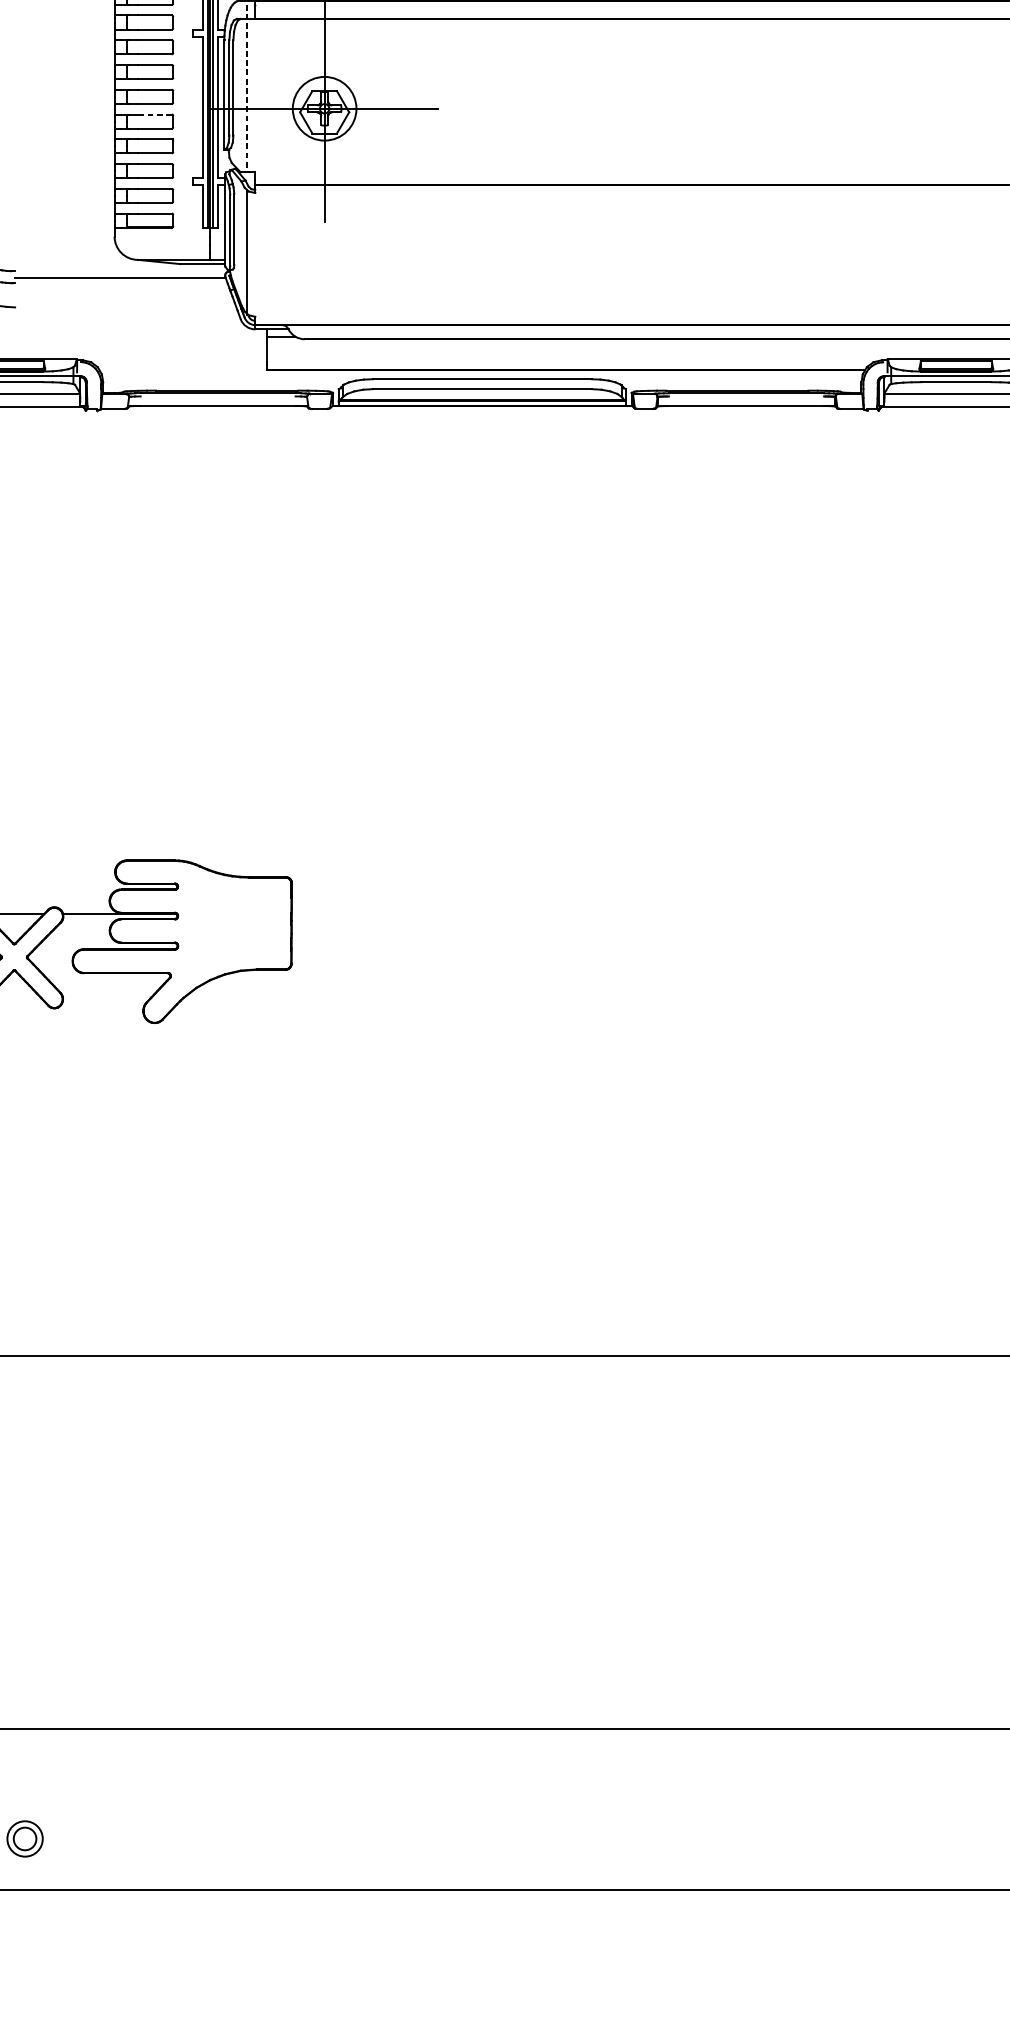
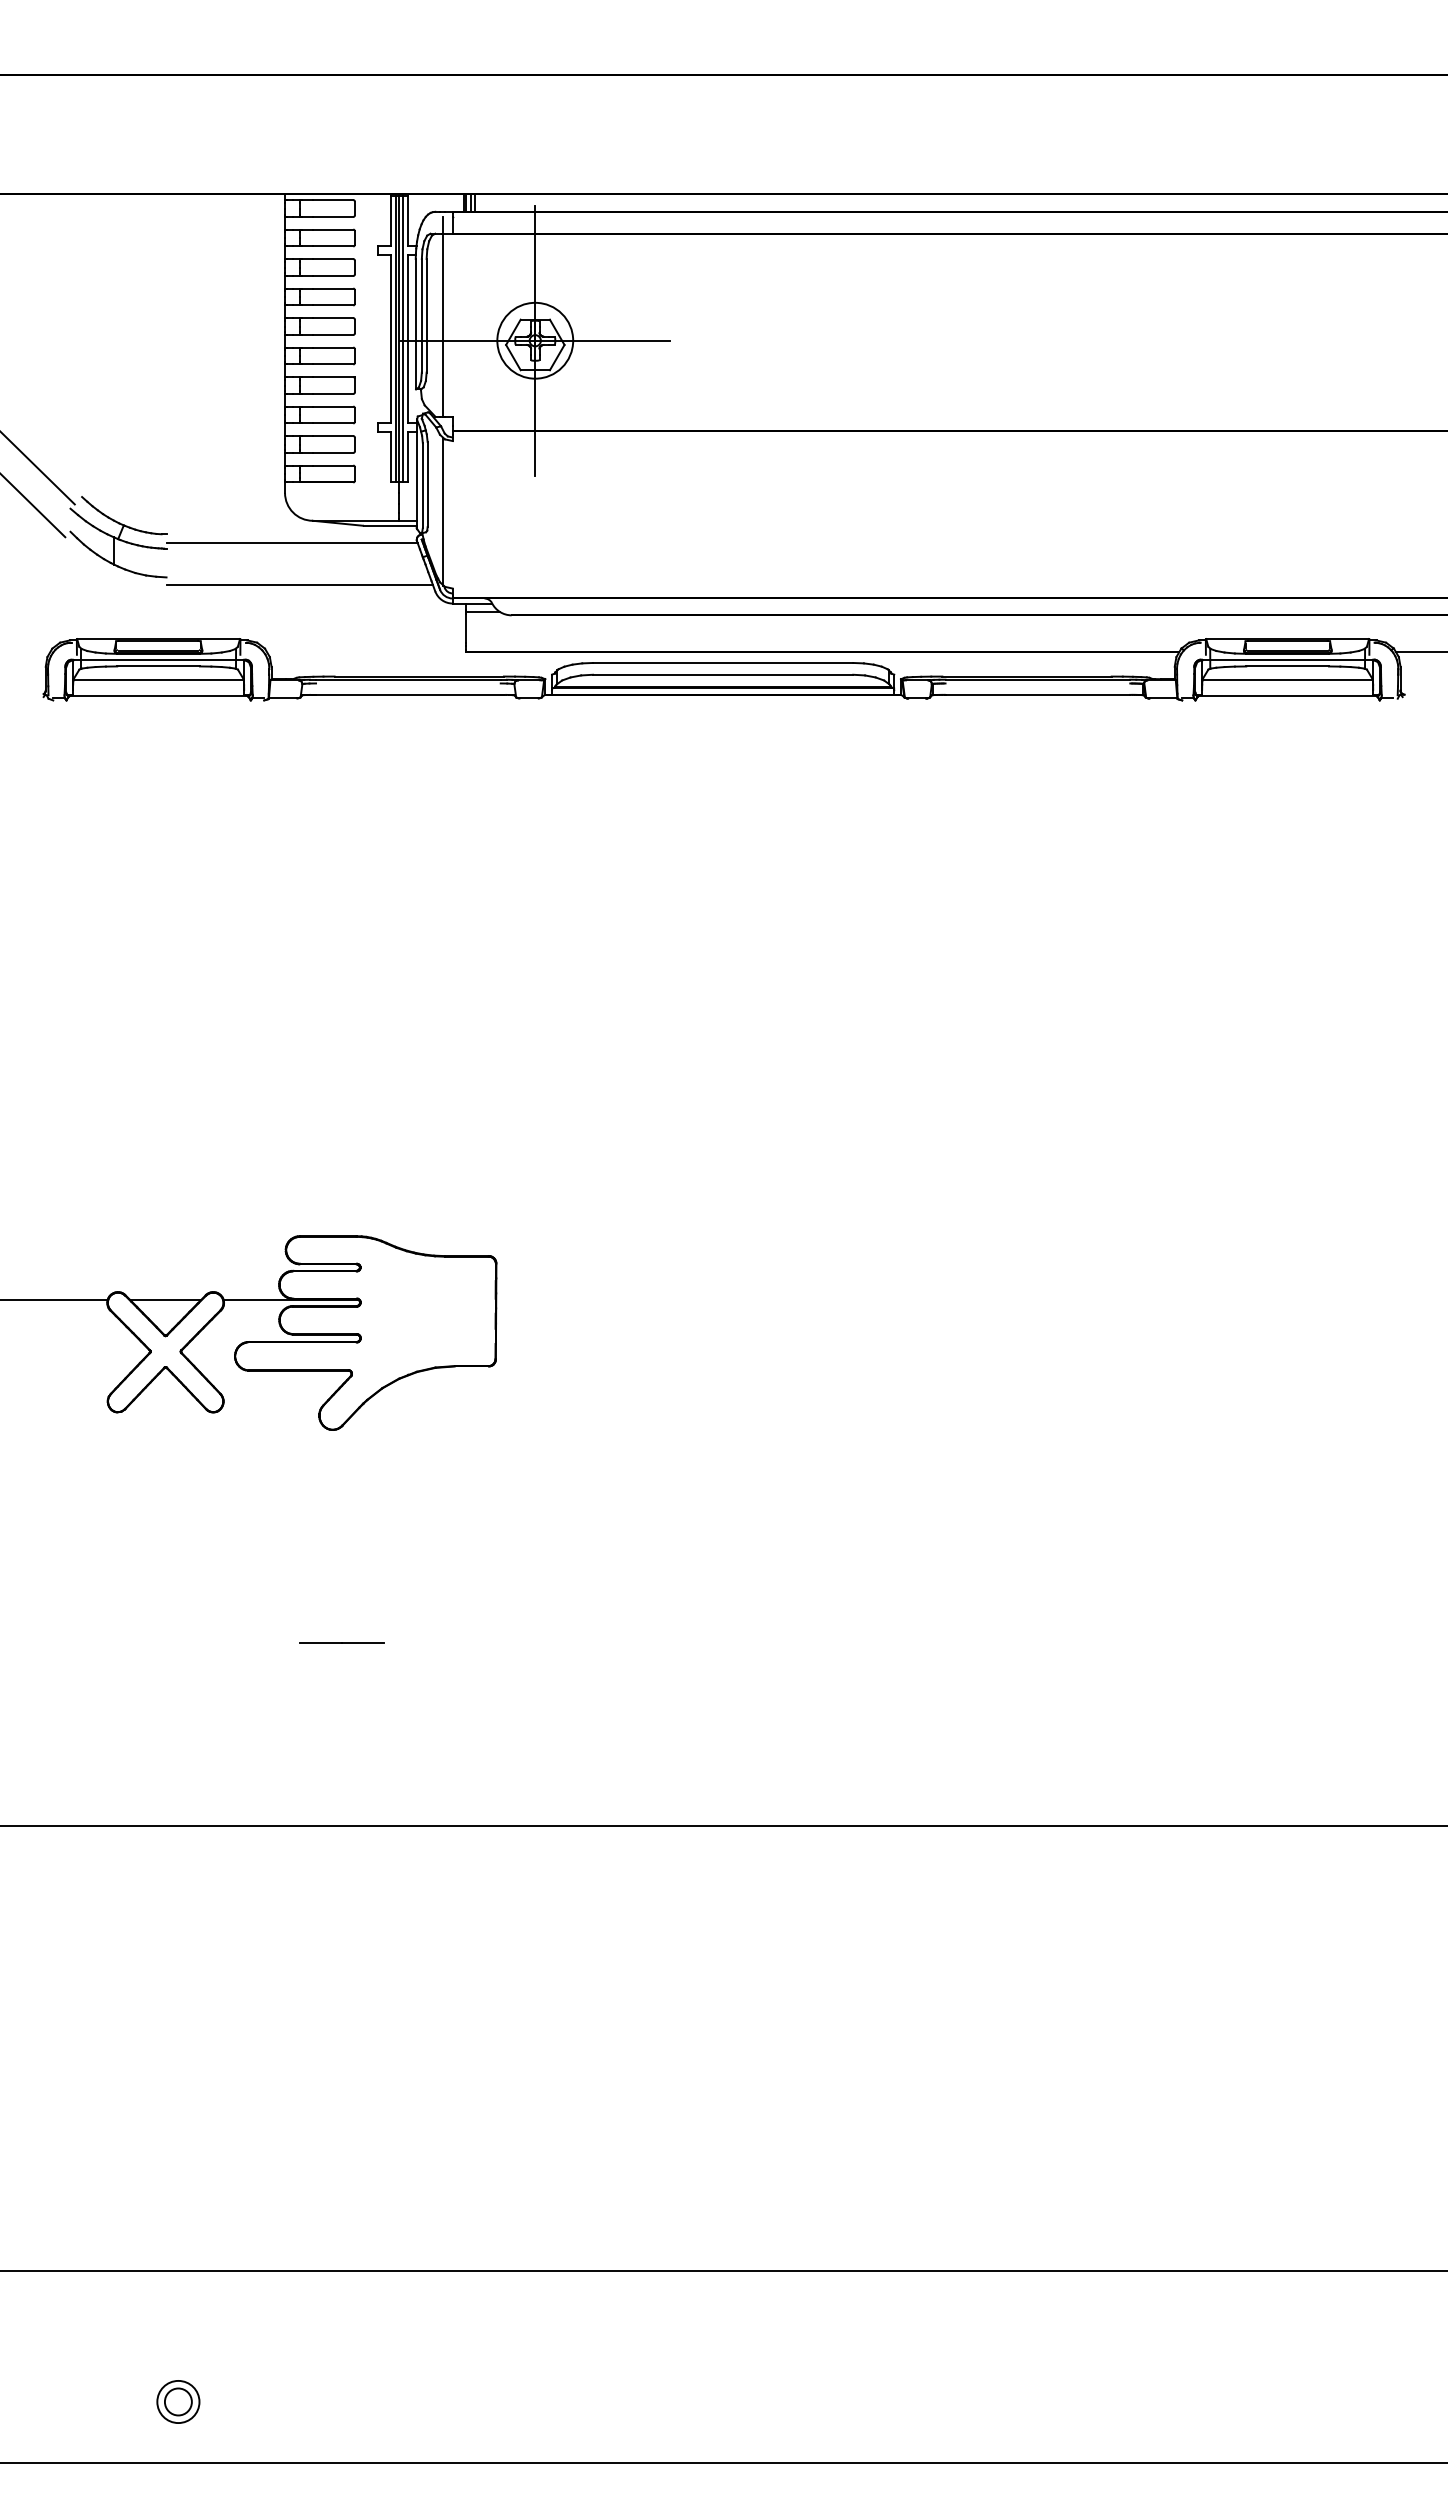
line: (247, 88) -> (443, 316), dashed -> solid
line: (154, 114) -> (332, 347), dashed -> solid
line: (126, 313) -> (299, 584), added
line: (161, 1201) -> (341, 1642), added

